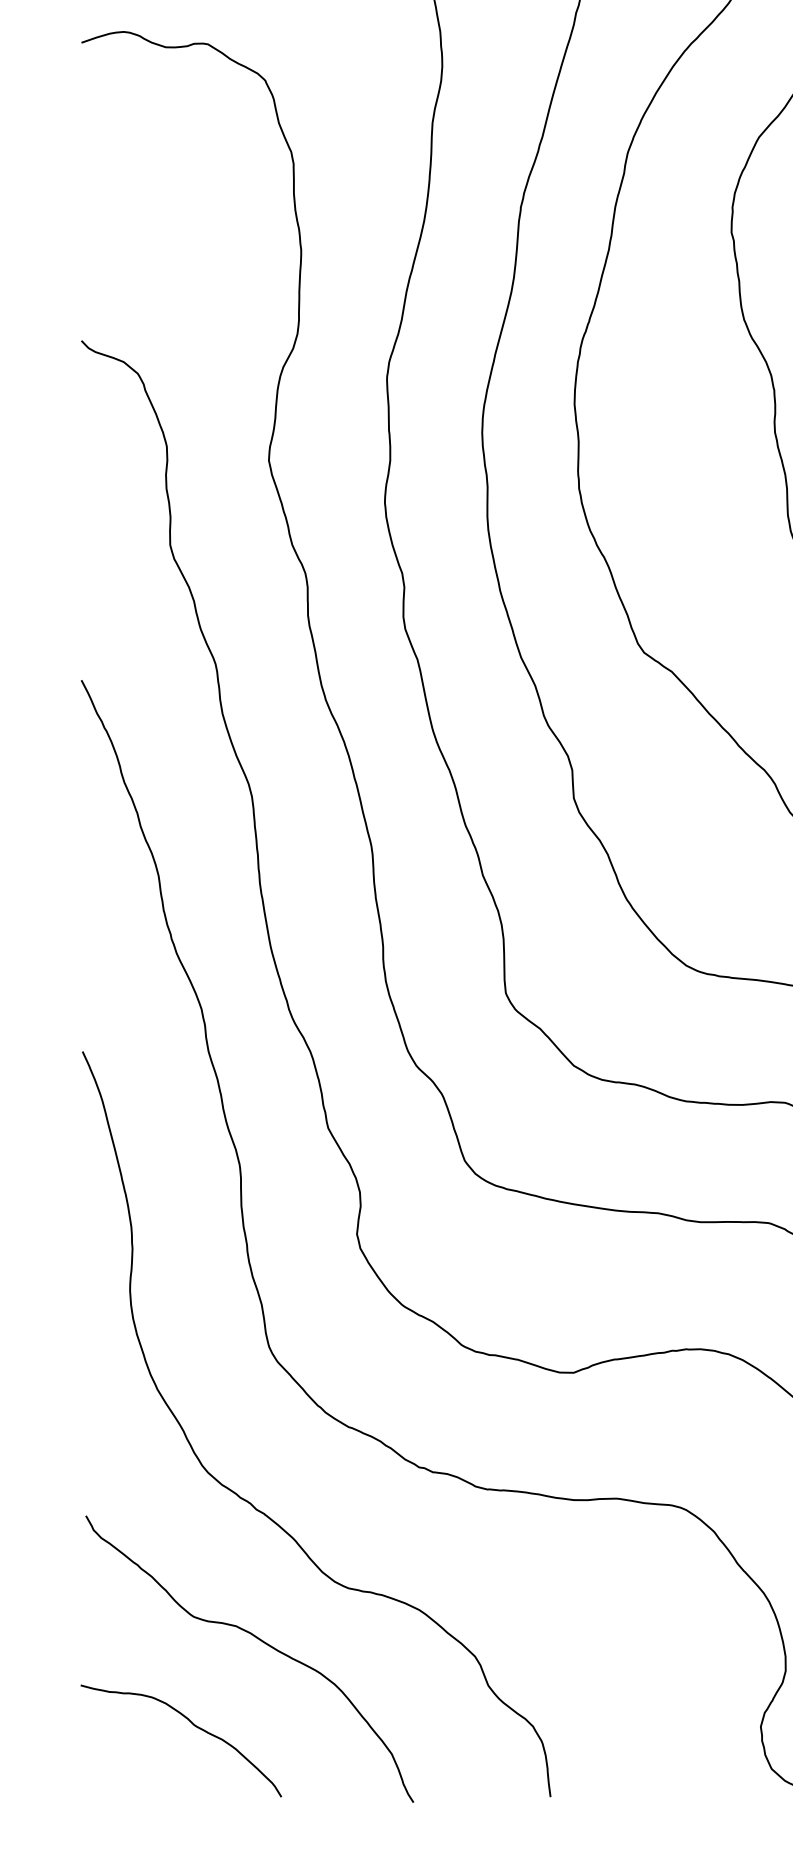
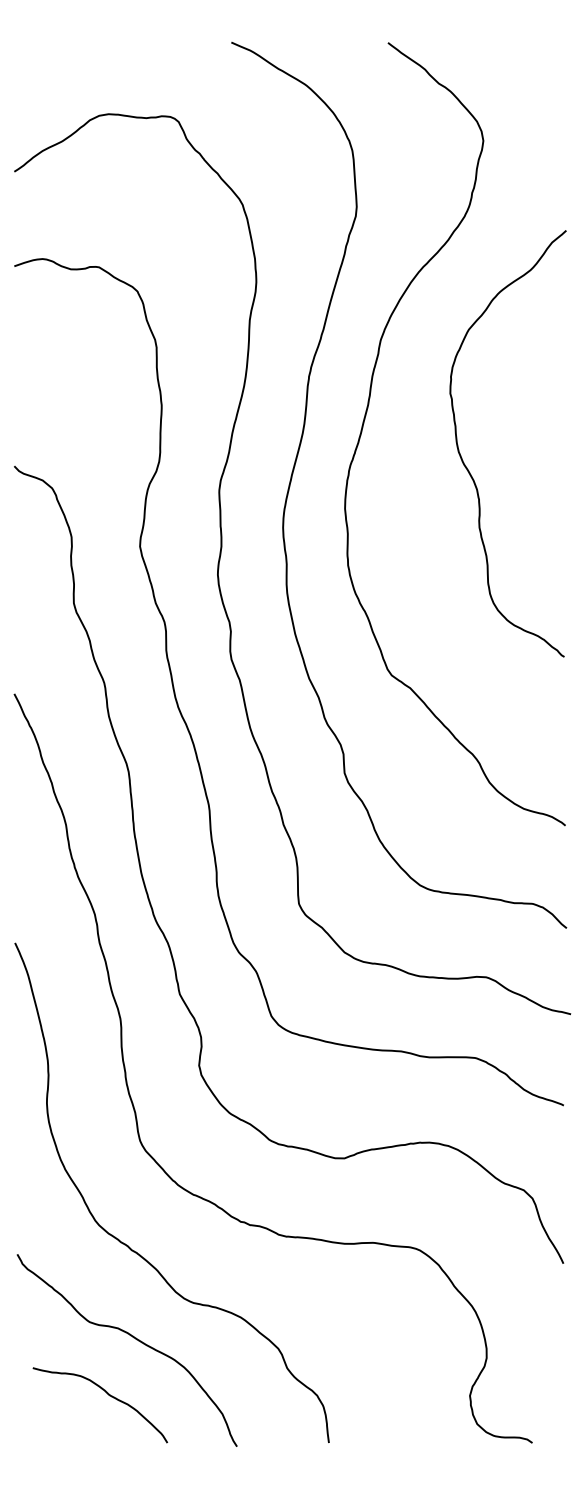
curve: (195, 1727) -> (109, 1396), moved

